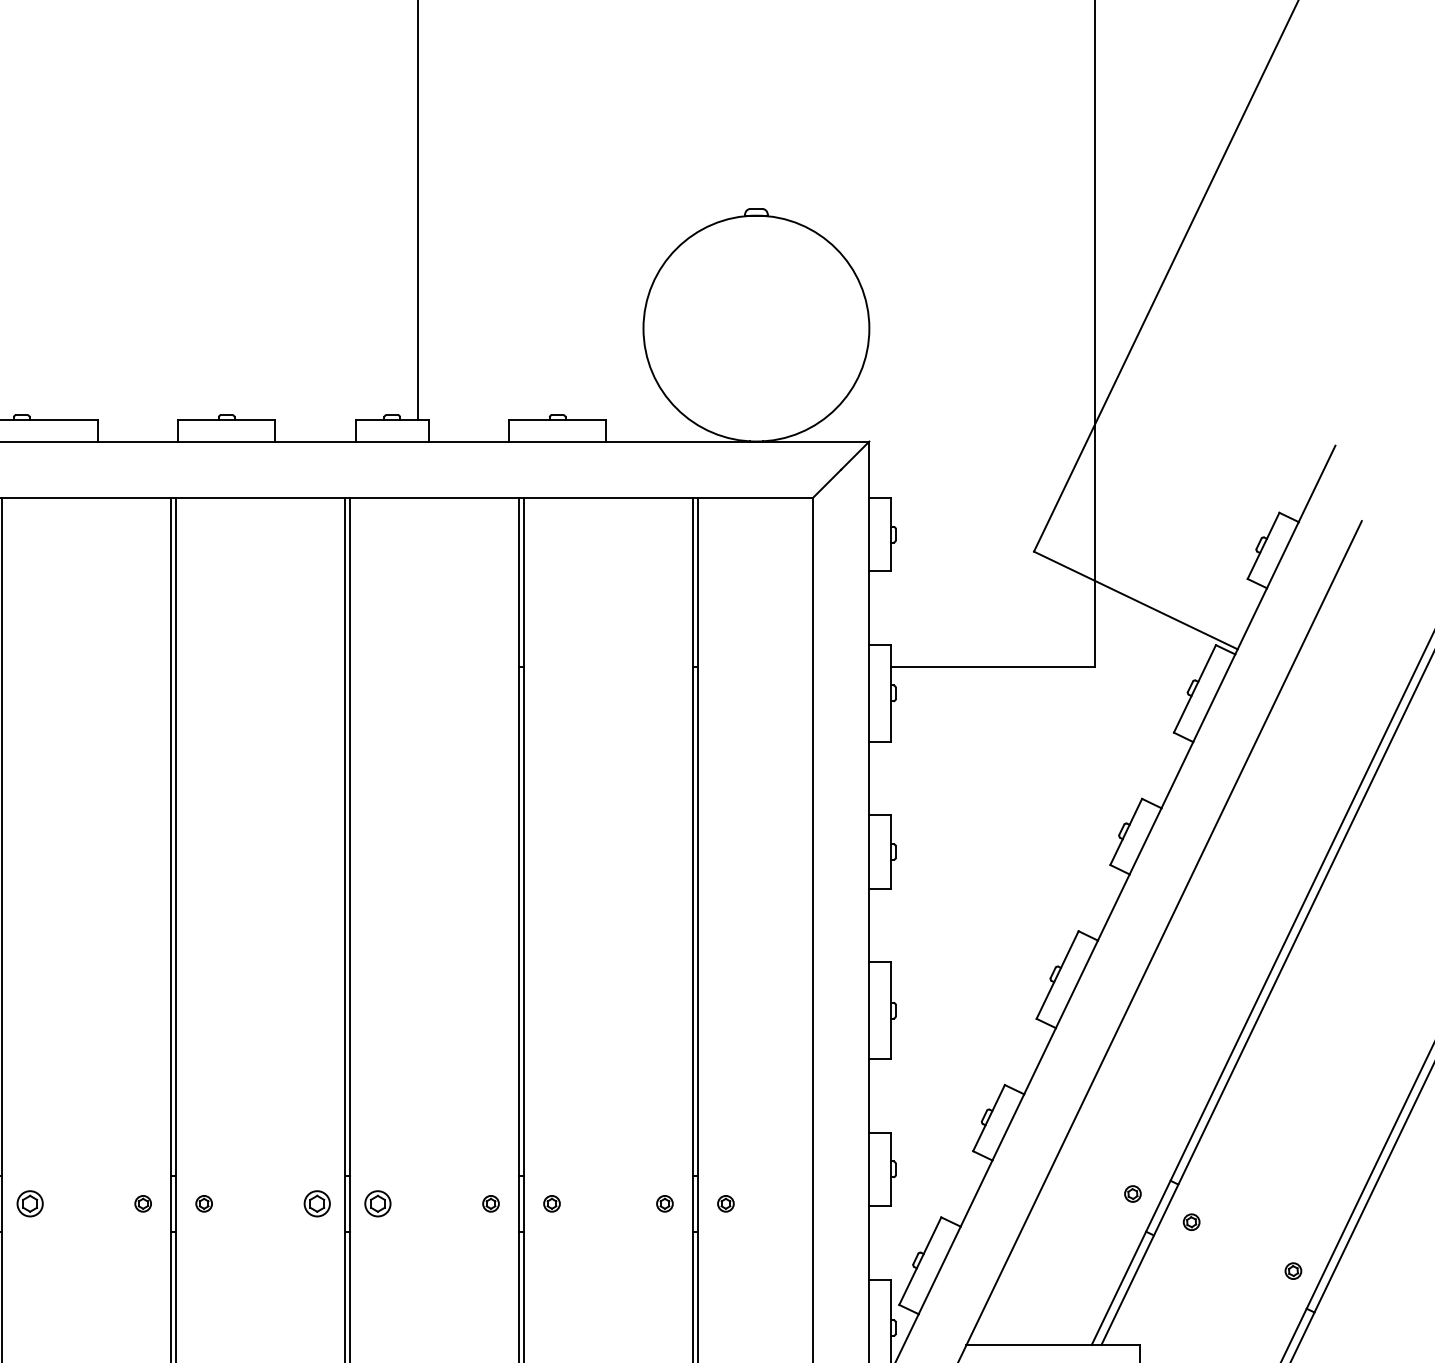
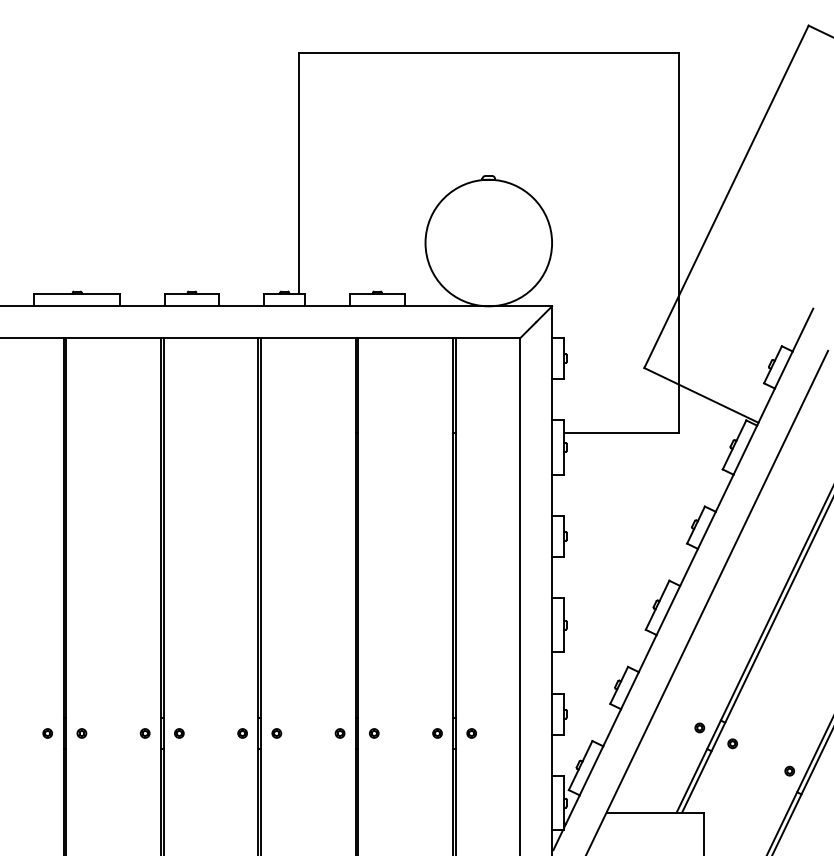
part: (29, 1203) -> (81, 733), size x0.62
part: (316, 1203) -> (242, 733), size x0.62
part: (377, 1203) -> (276, 733), size x0.62

